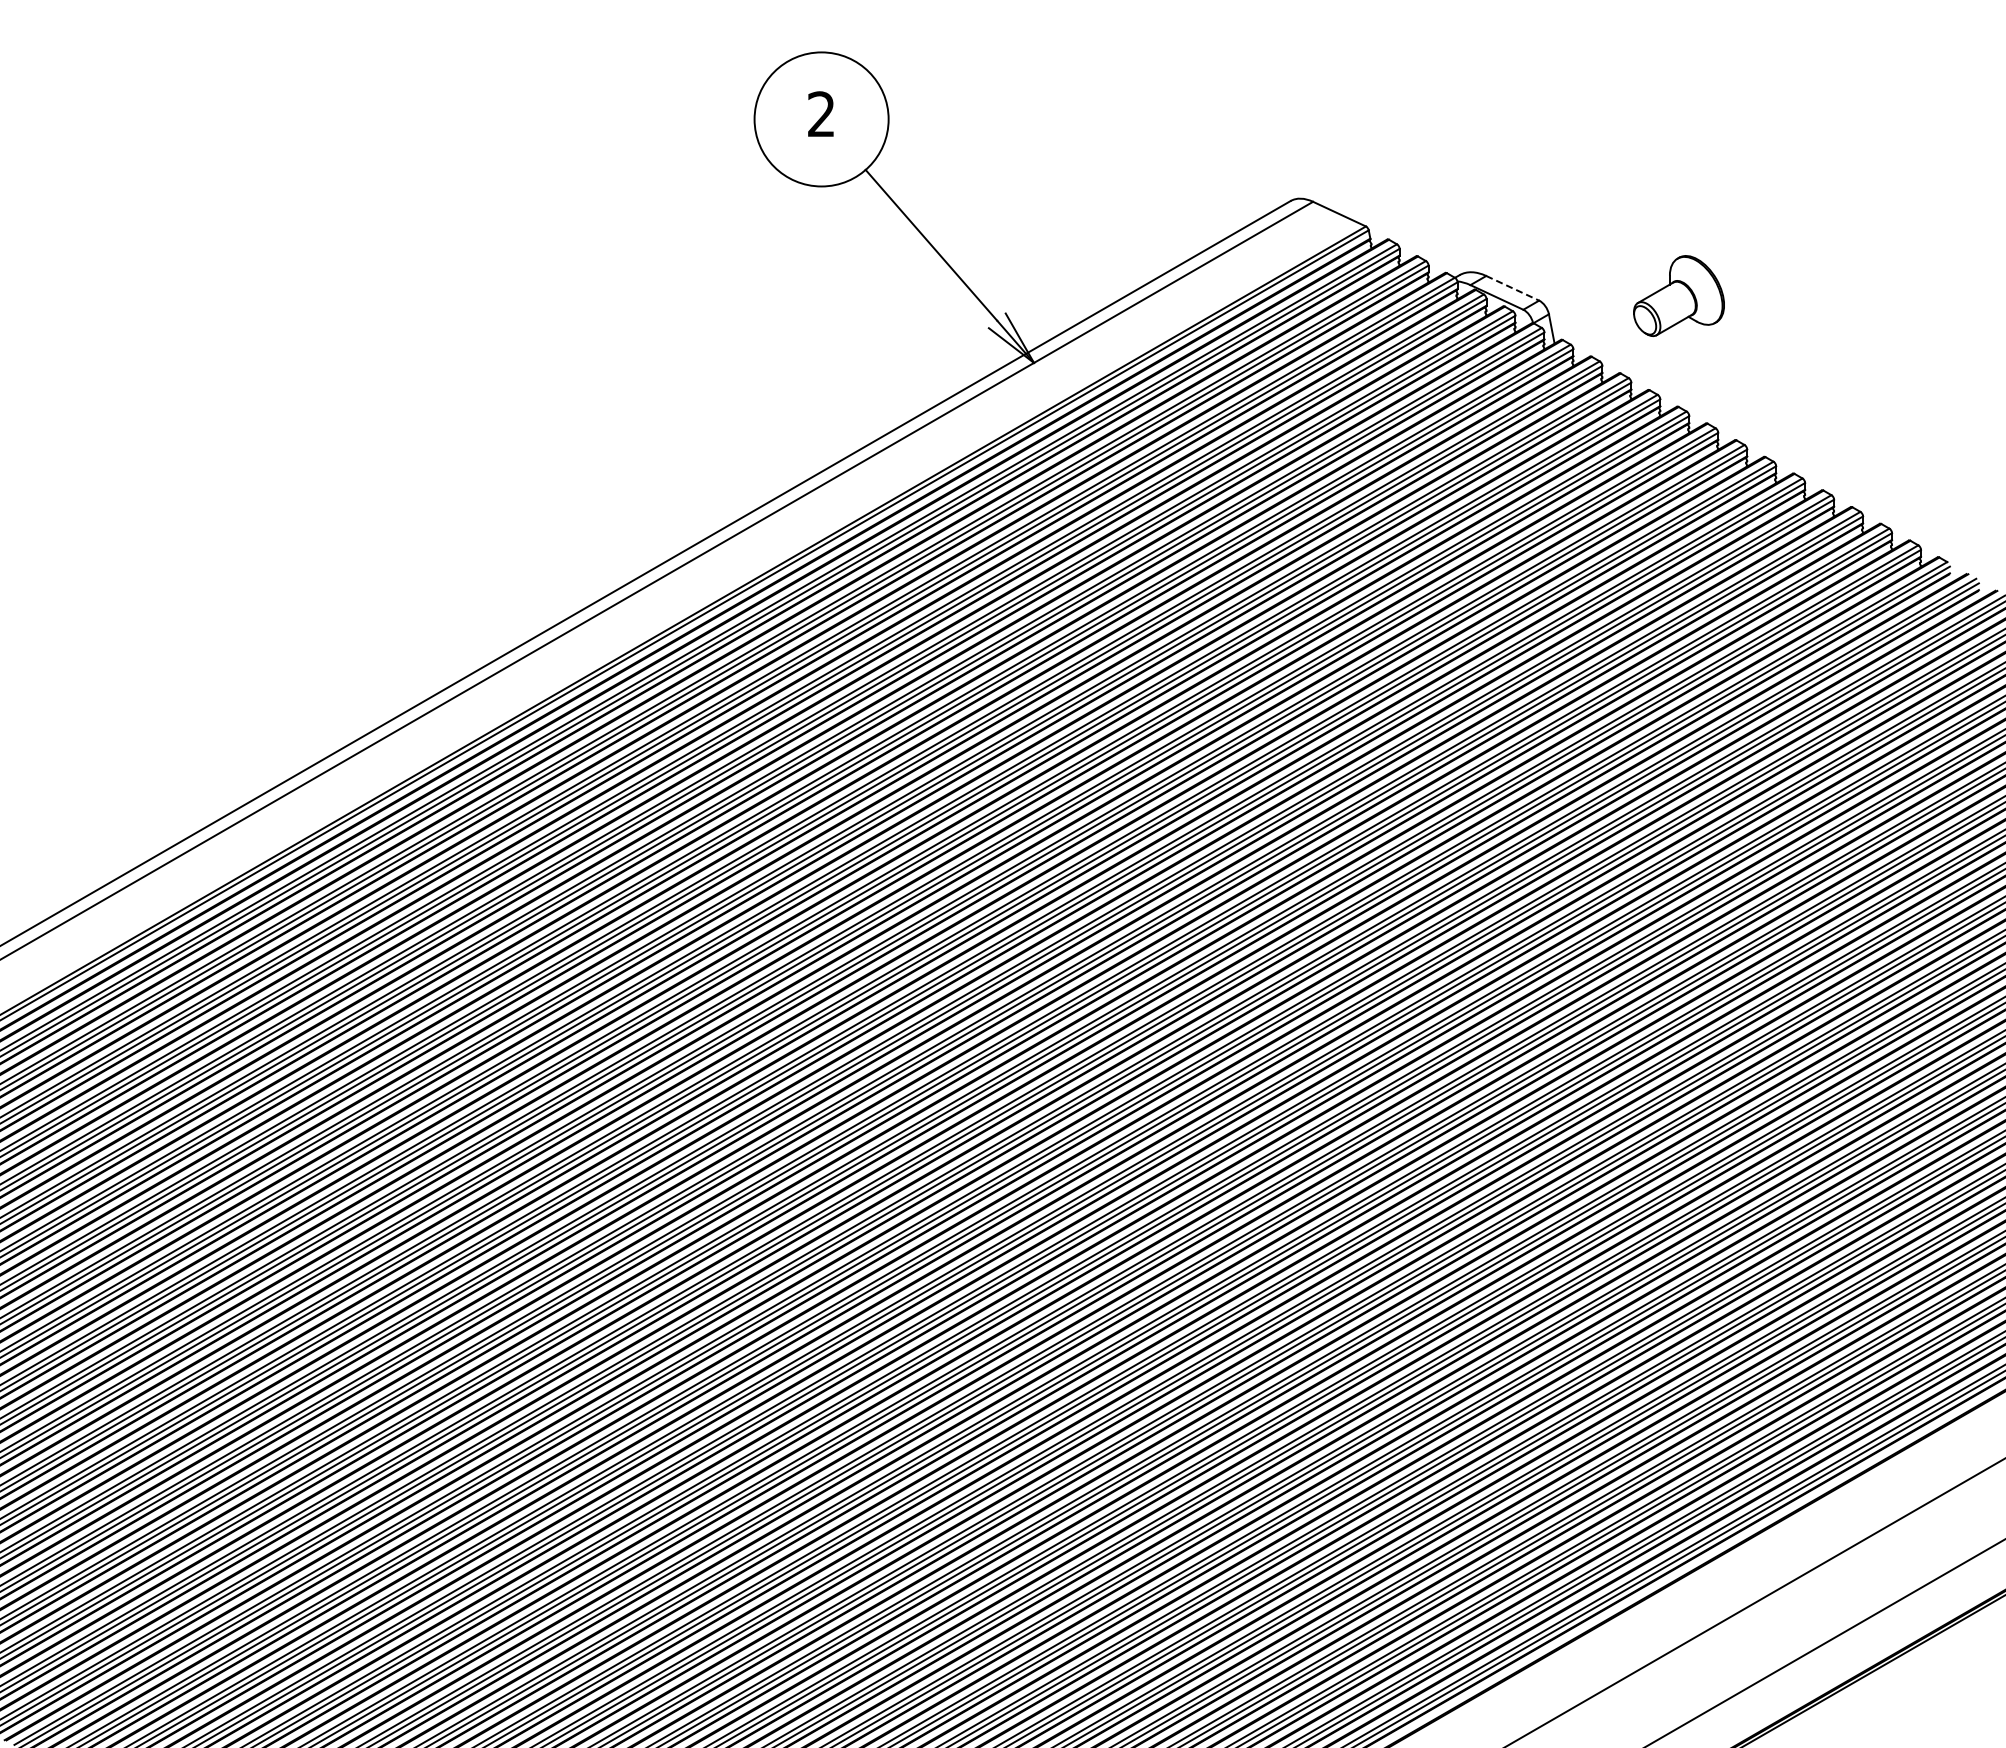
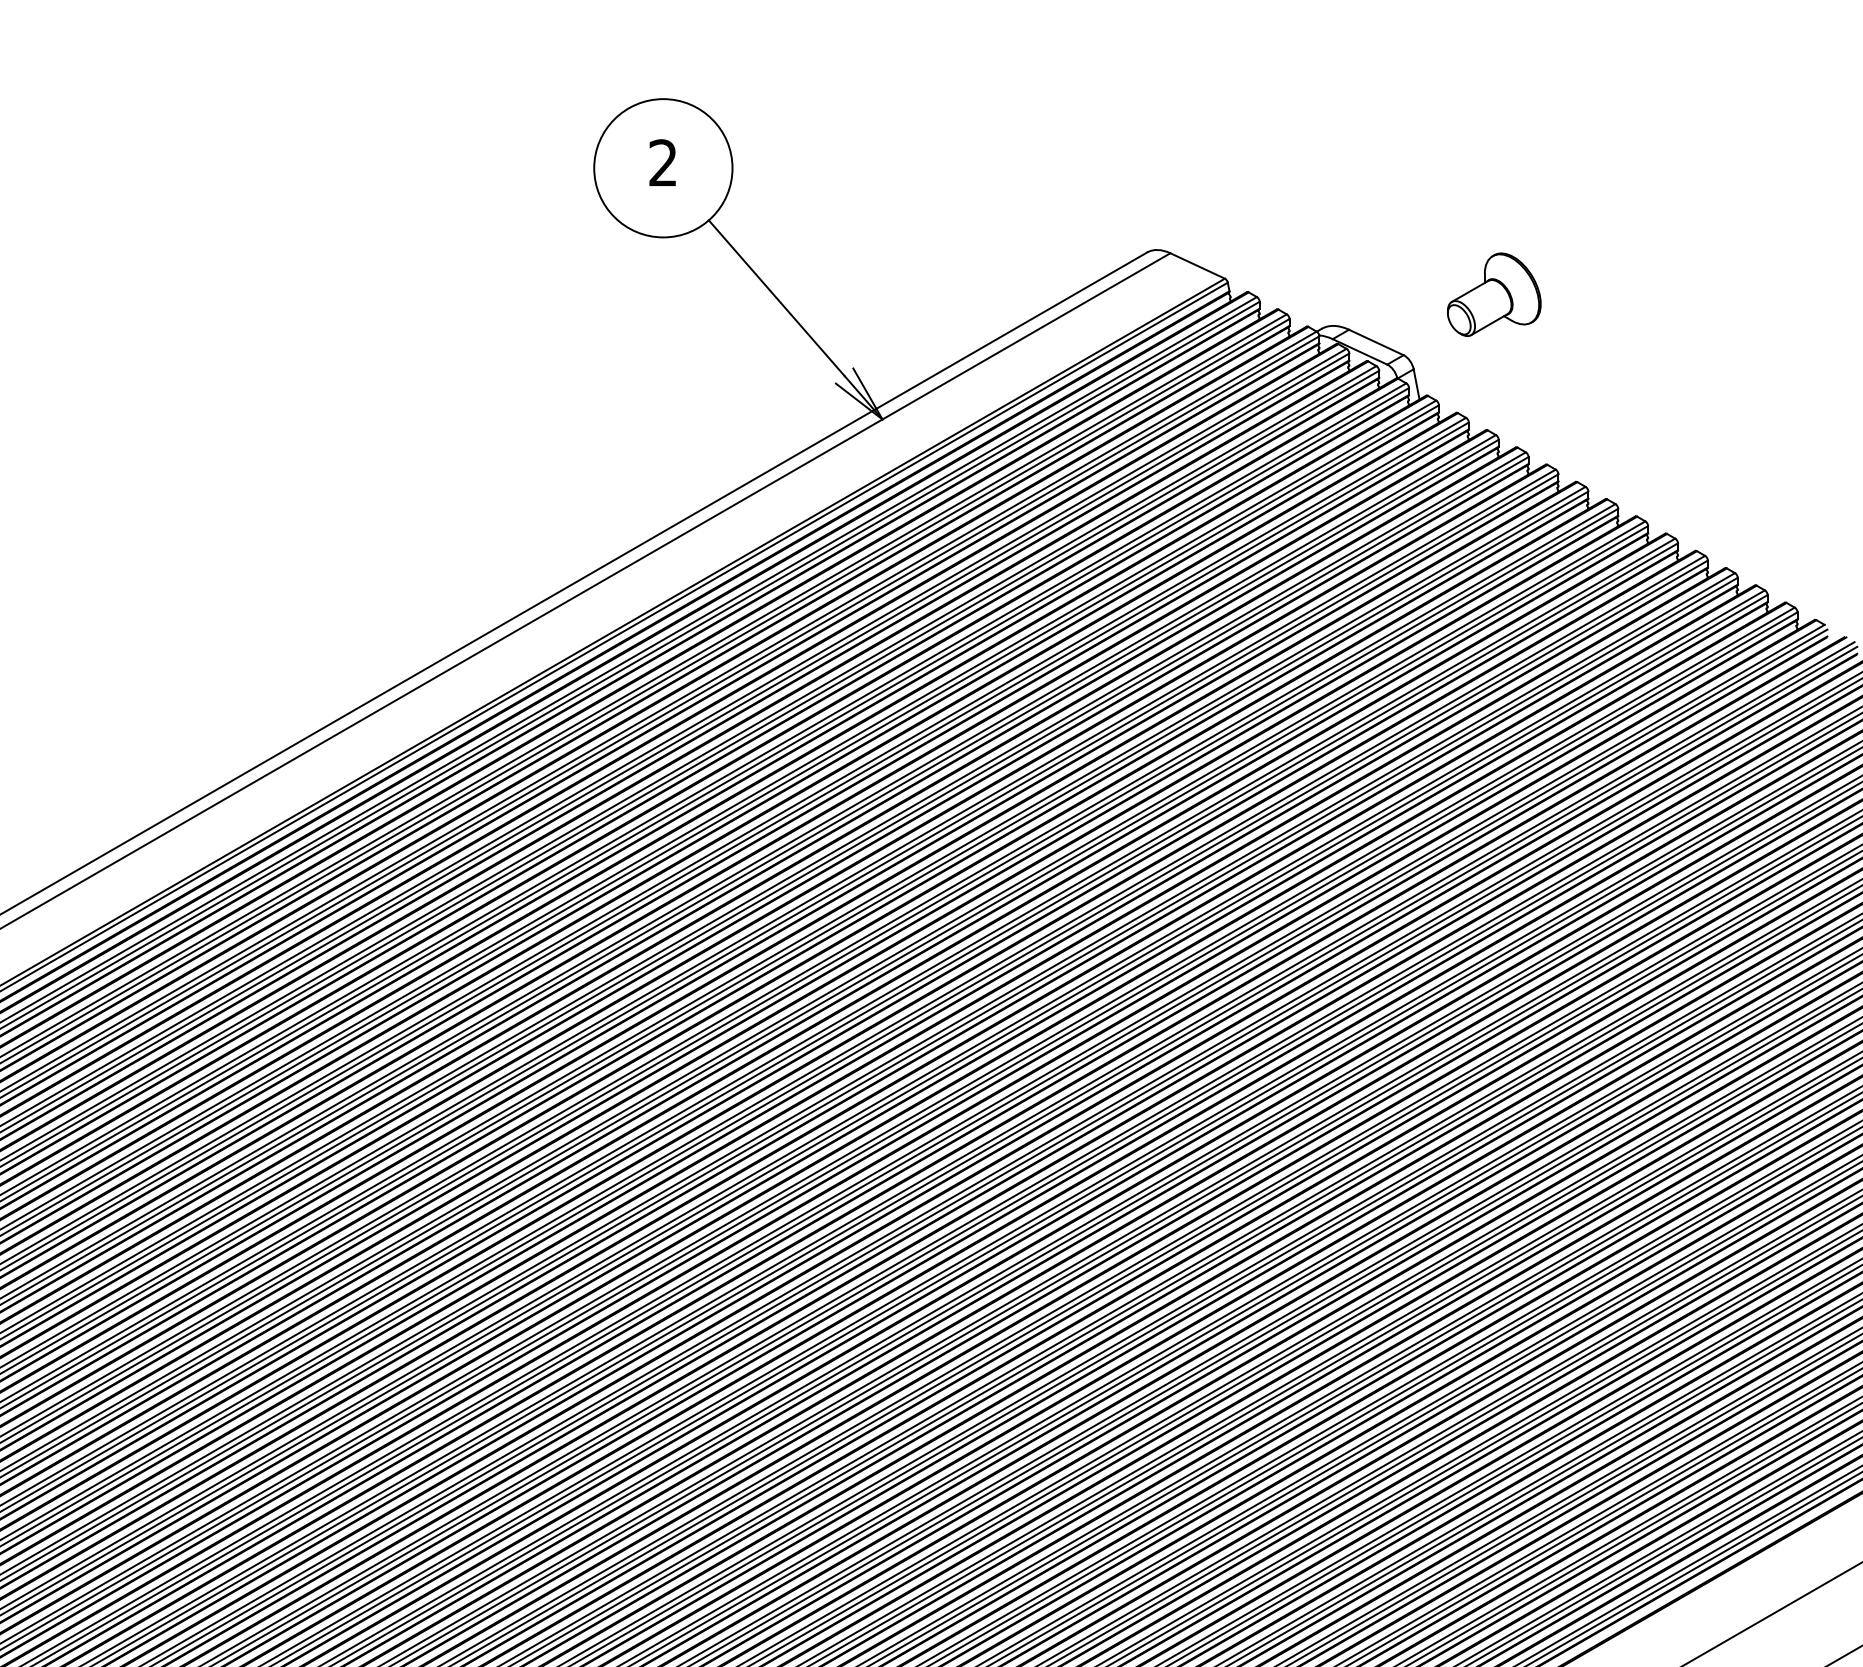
line: (1513, 288) -> (1377, 342), dashed -> solid
part: (1678, 295) -> (1493, 294), moved

